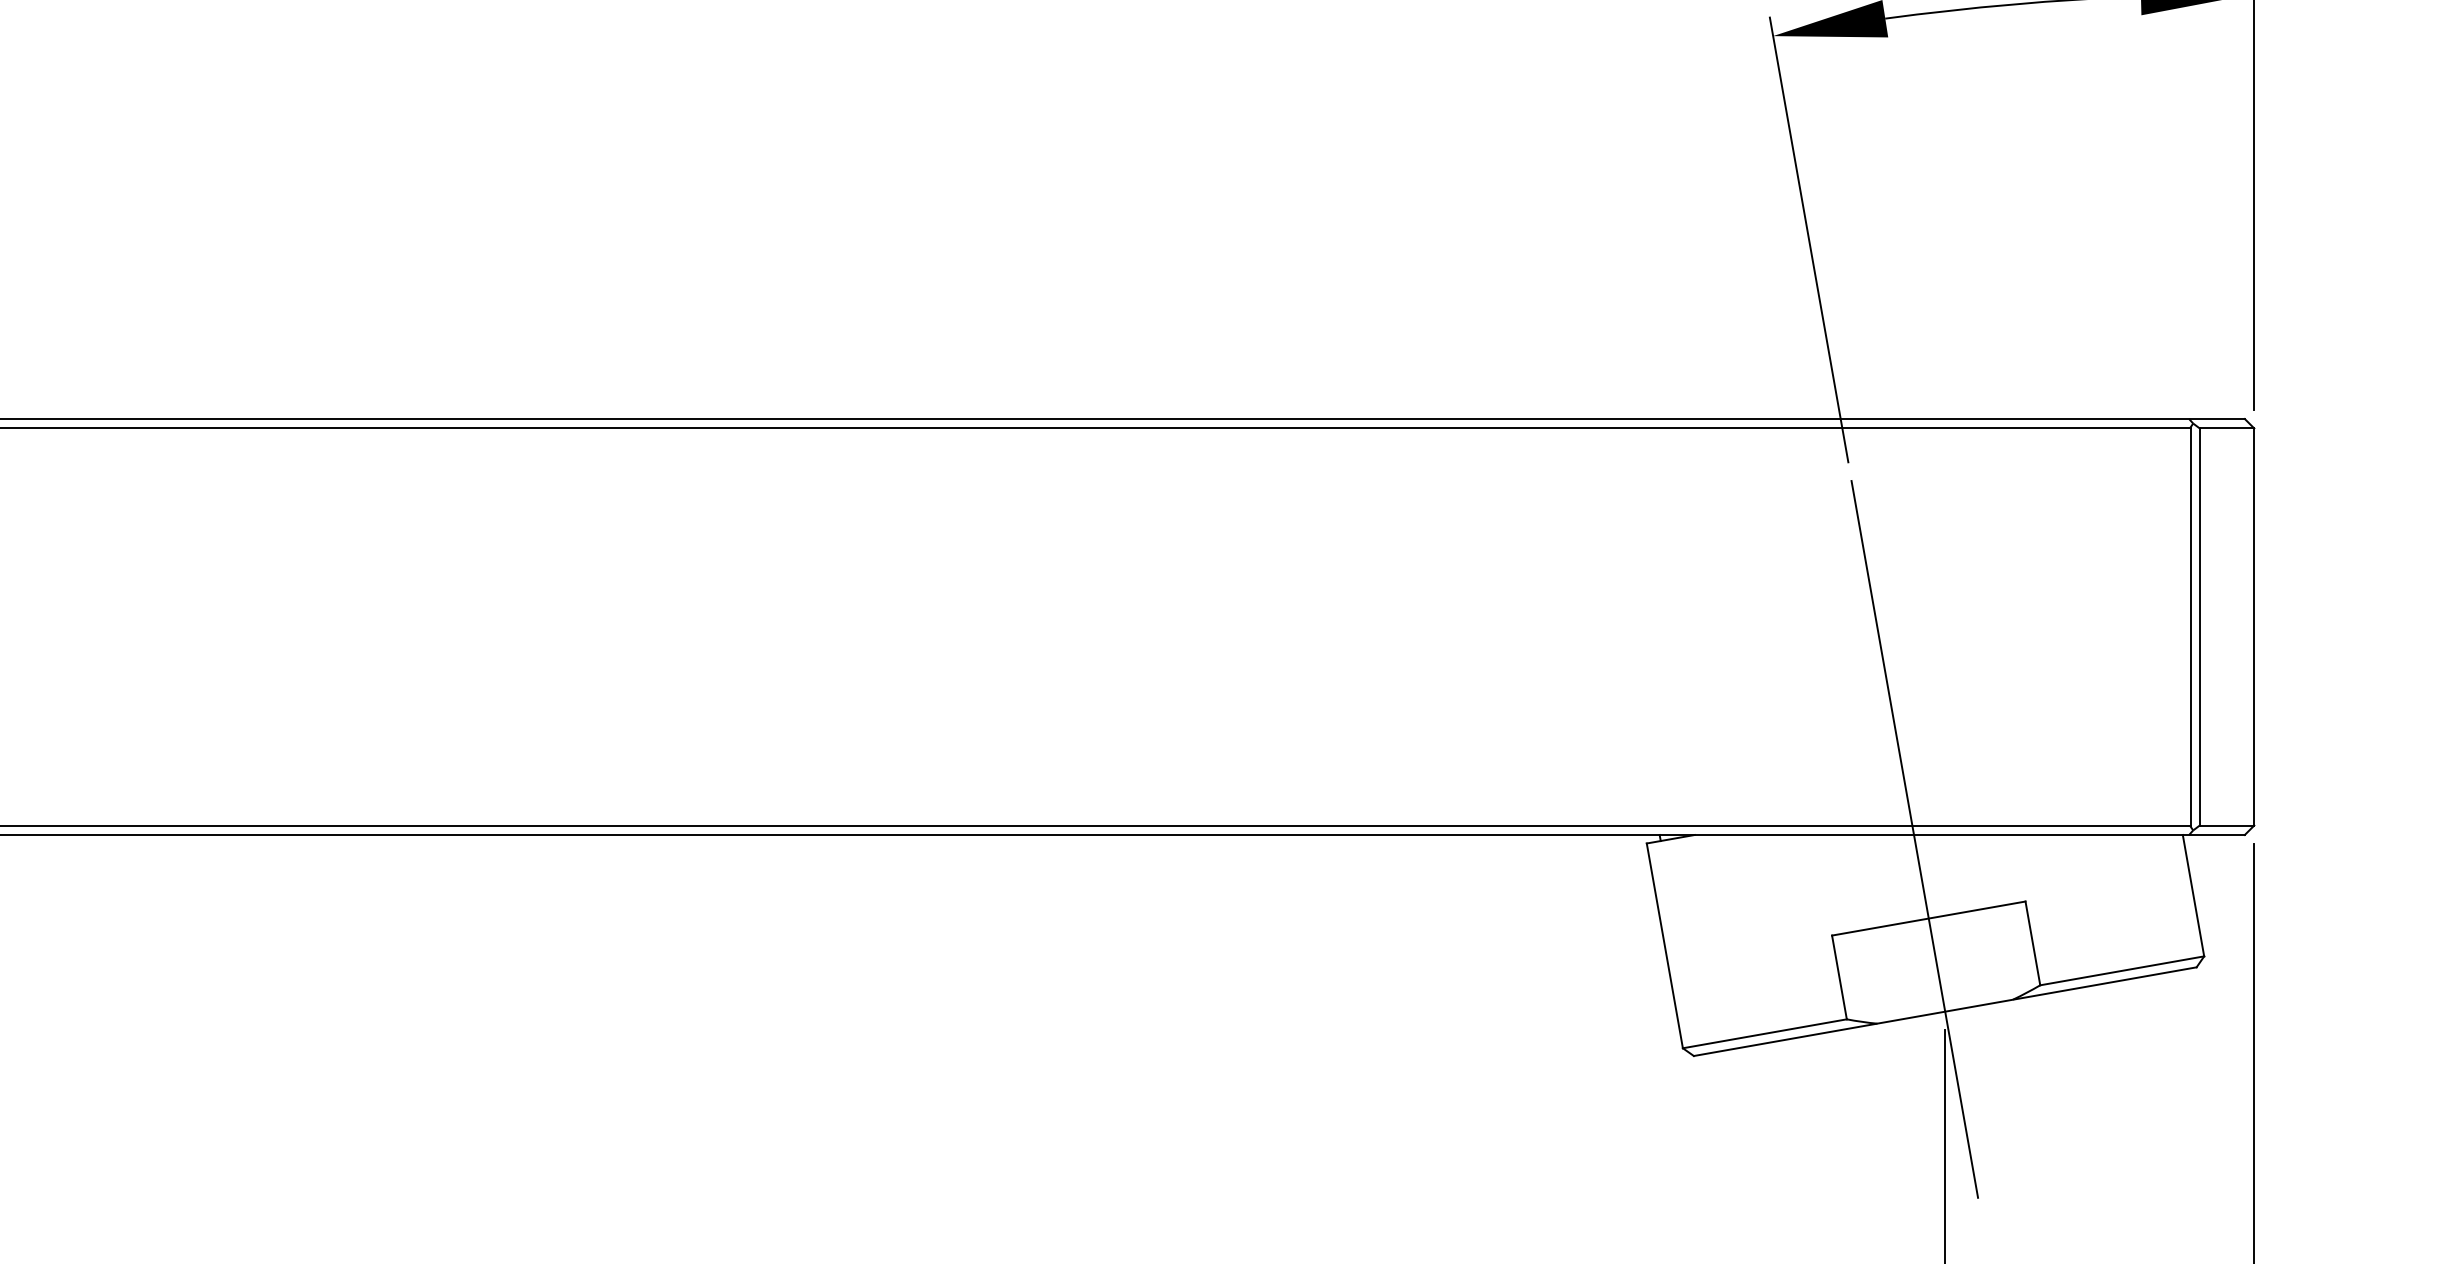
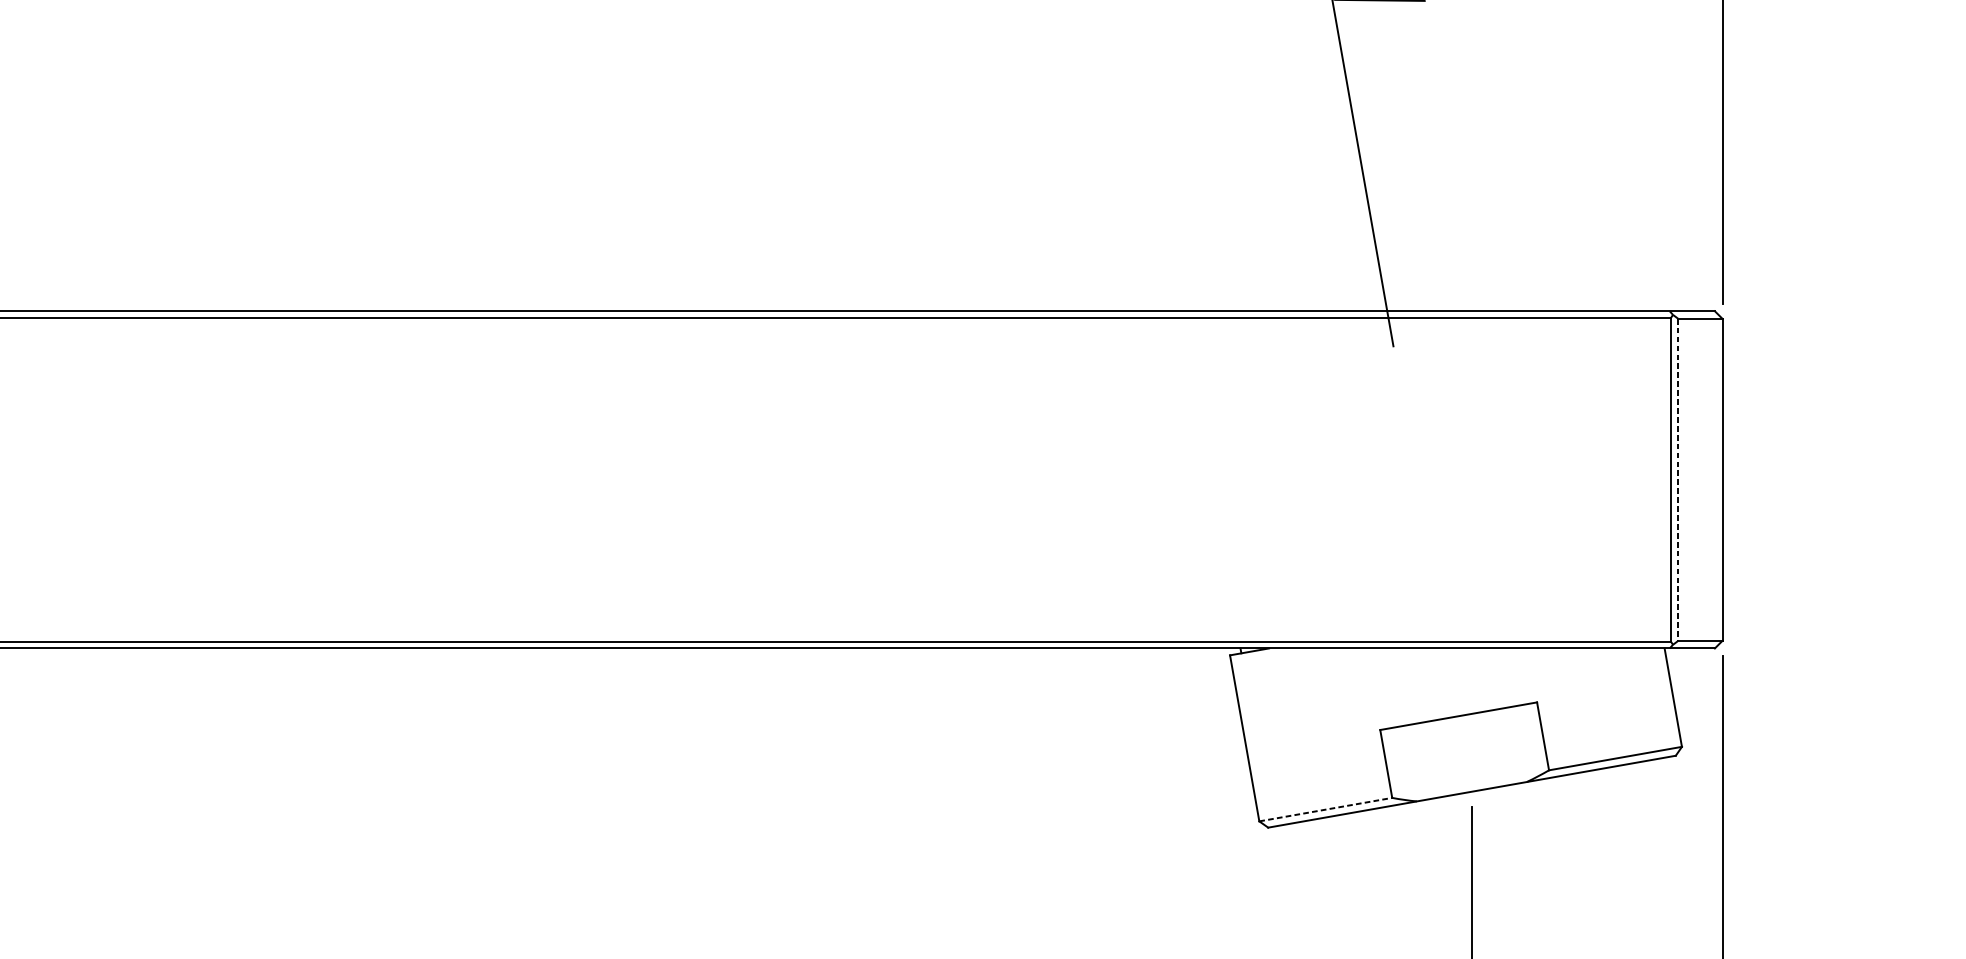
line: (2199, 627) -> (1678, 480), solid -> dashed
line: (1914, 839) -> (1447, 652), removed
line: (1765, 1033) -> (1326, 809), solid -> dashed

